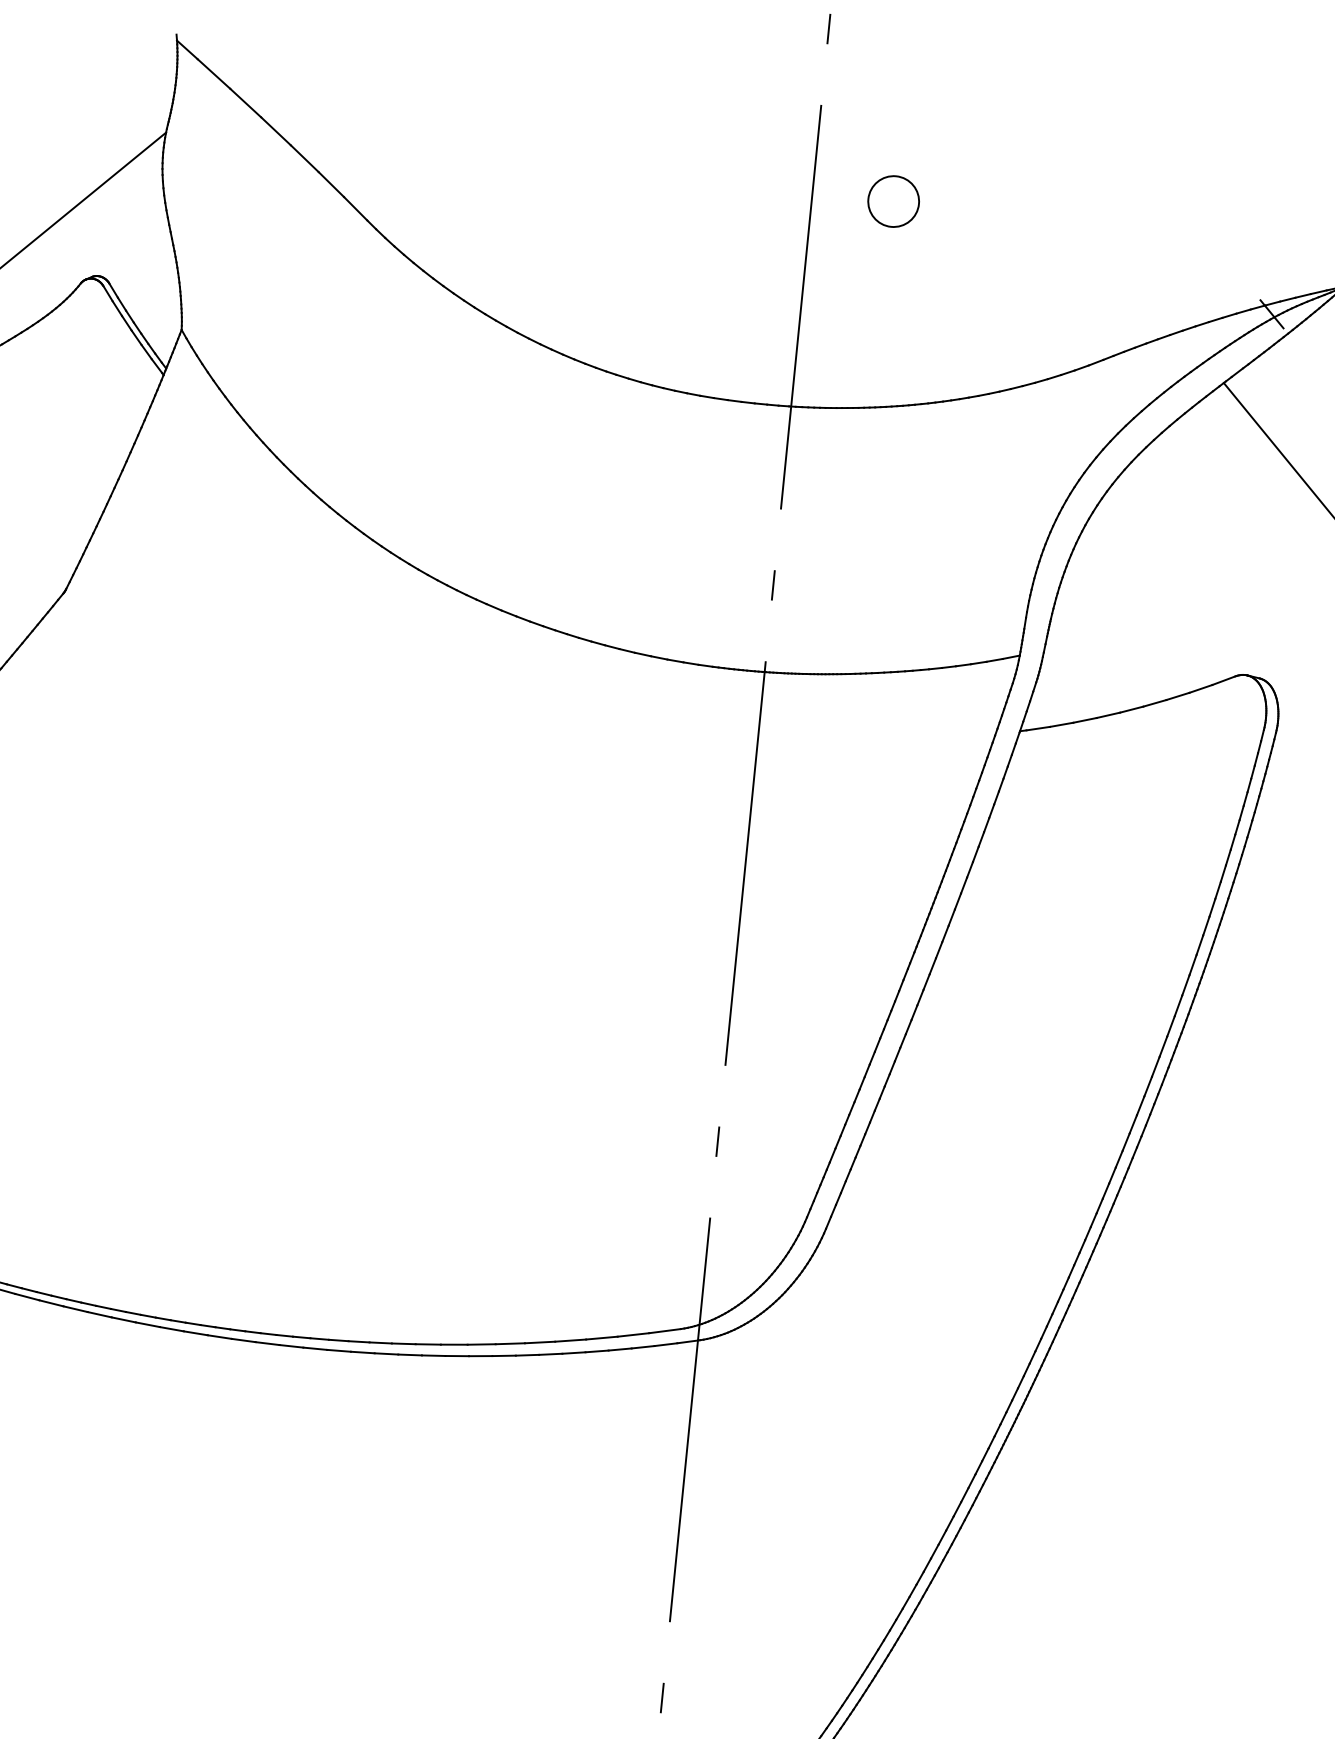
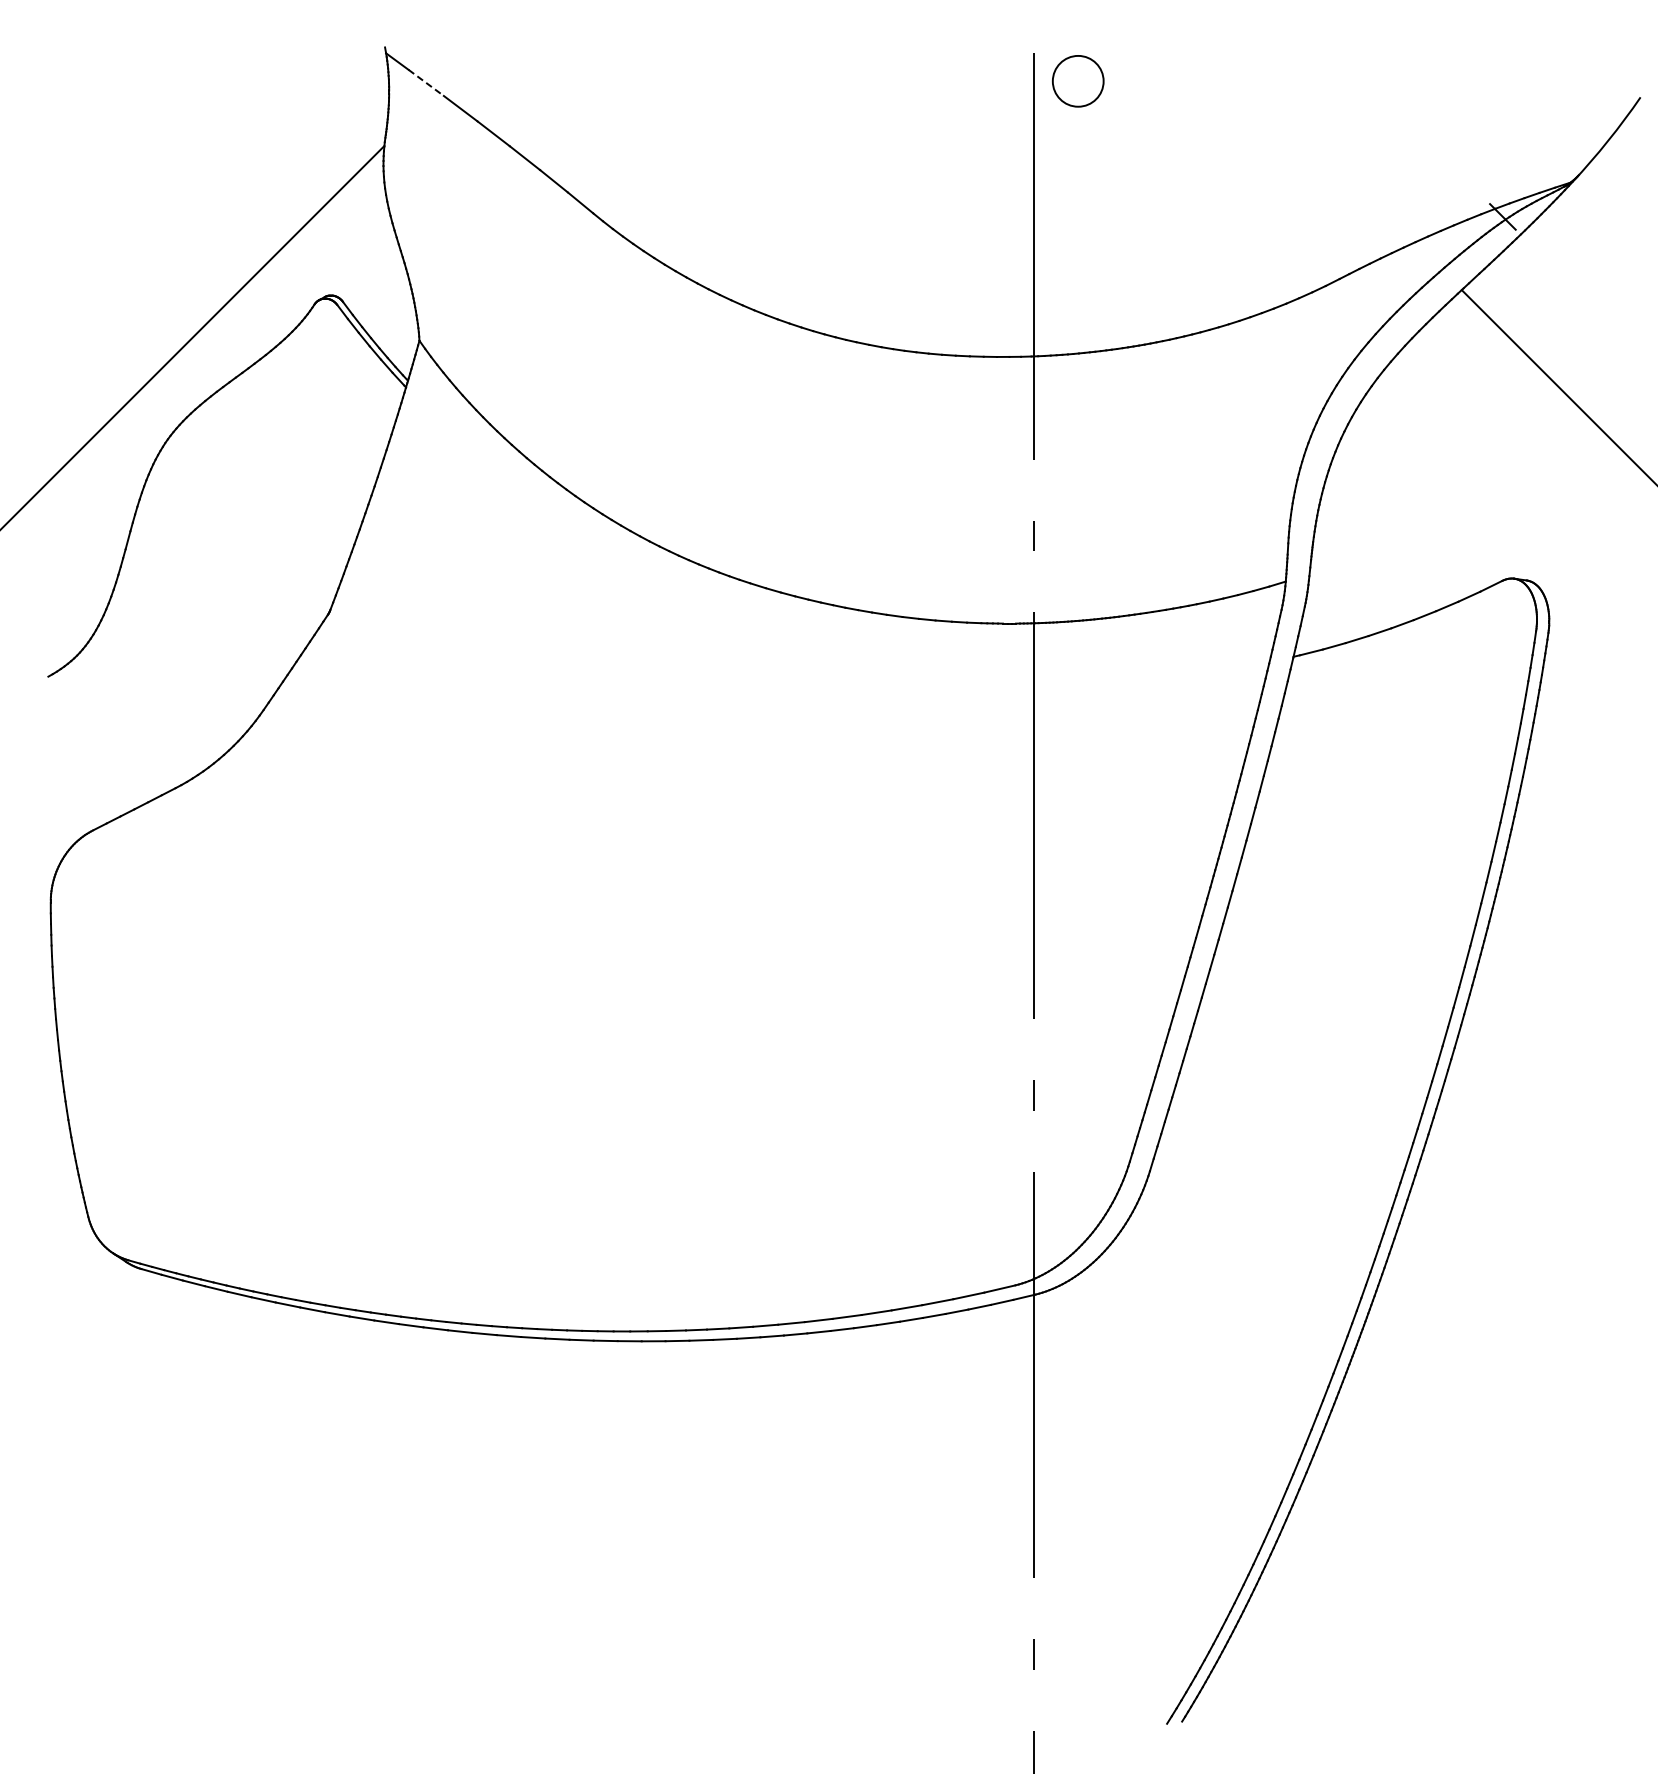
line: (214, 73) -> (426, 82), solid -> dashed
circle: (893, 201) -> (1078, 81), moved

